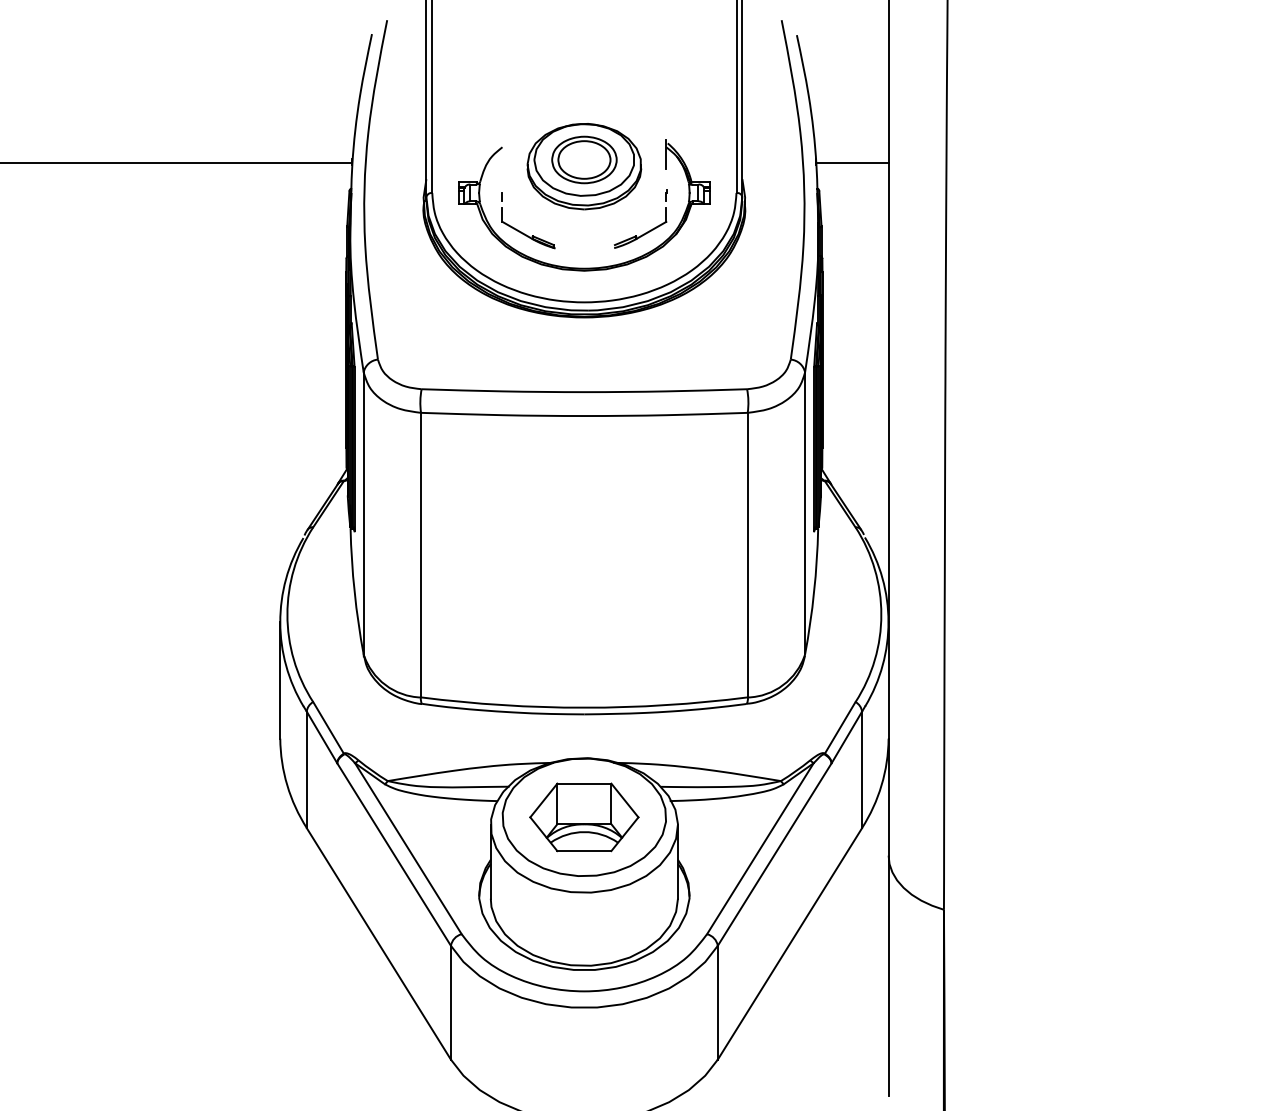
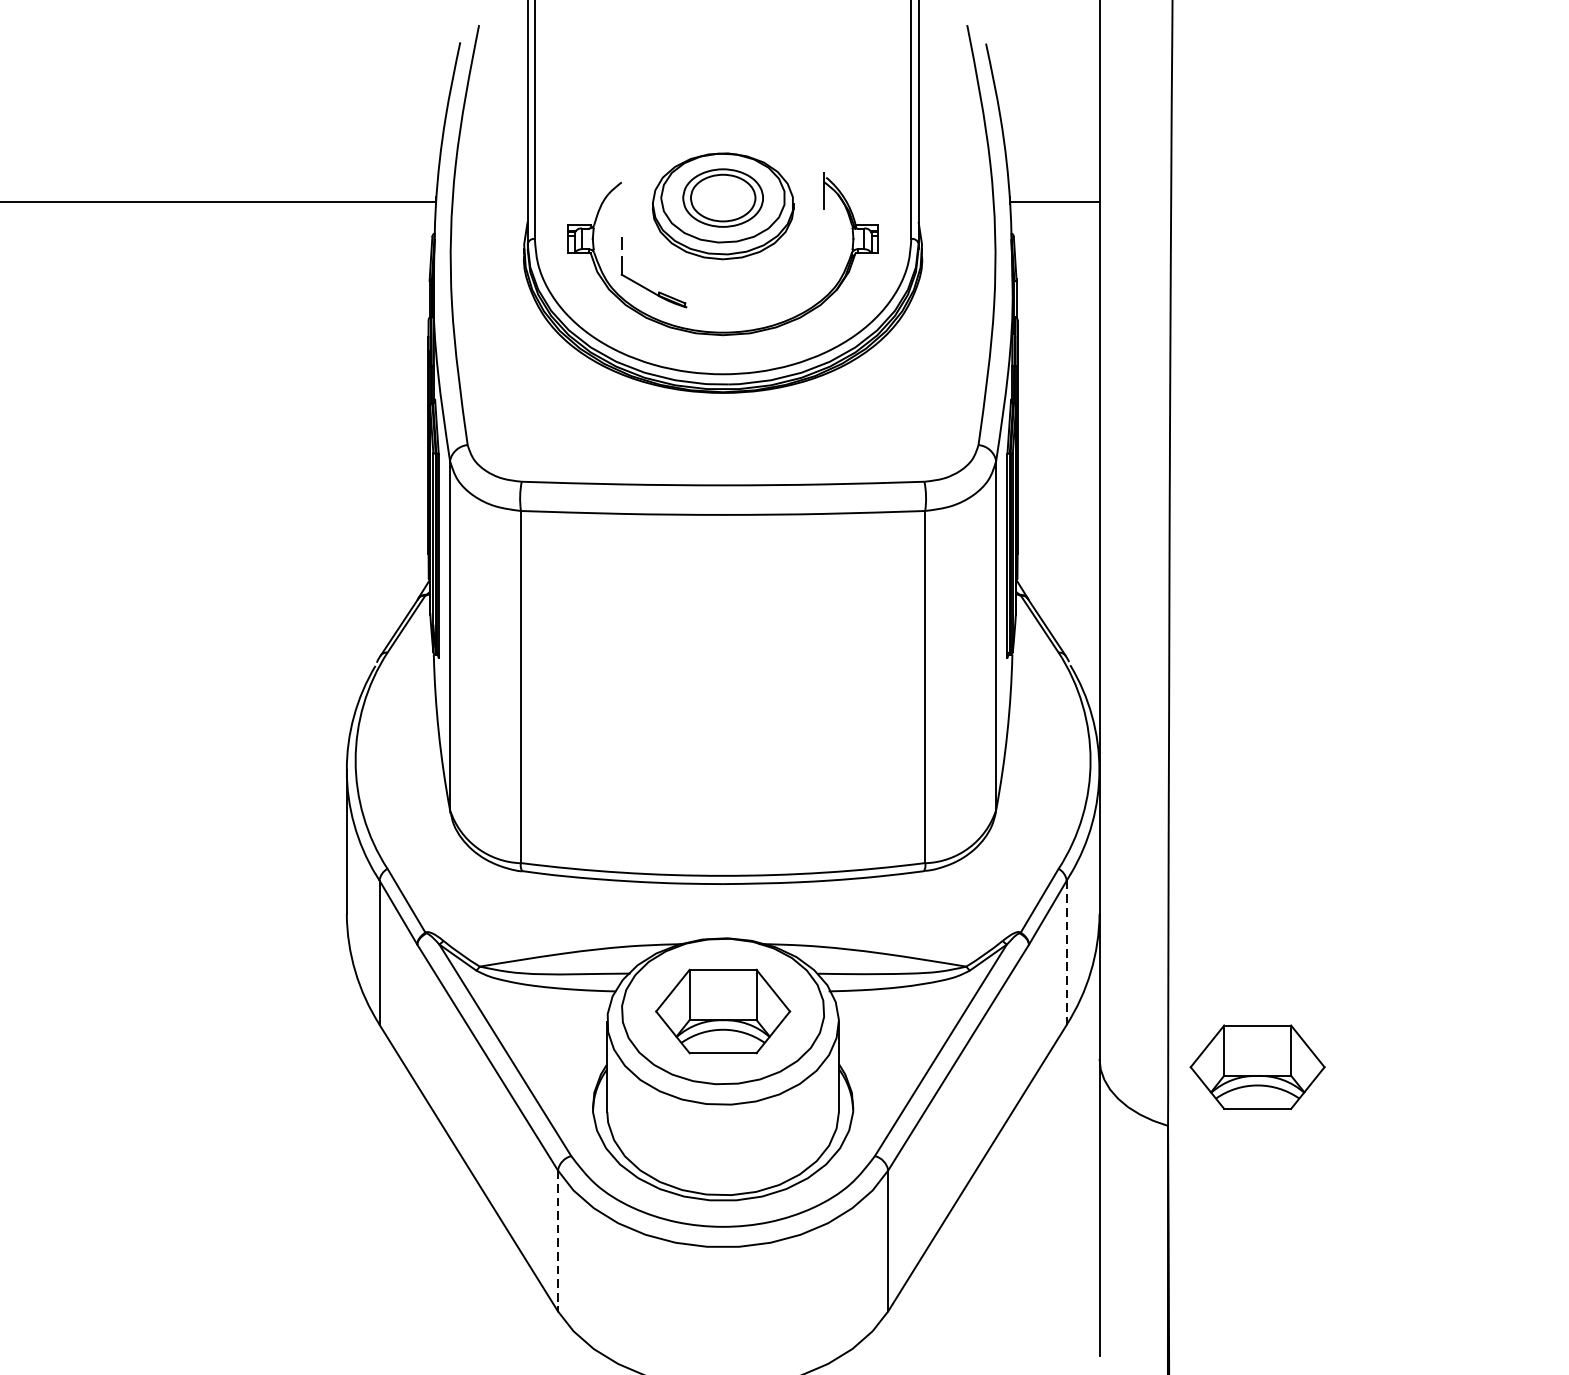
part: (647, 231) -> (801, 286), removed
line: (862, 770) -> (1067, 953), solid -> dashed
part: (1016, 862) -> (1257, 1067), added
line: (450, 1002) -> (557, 1240), solid -> dashed

